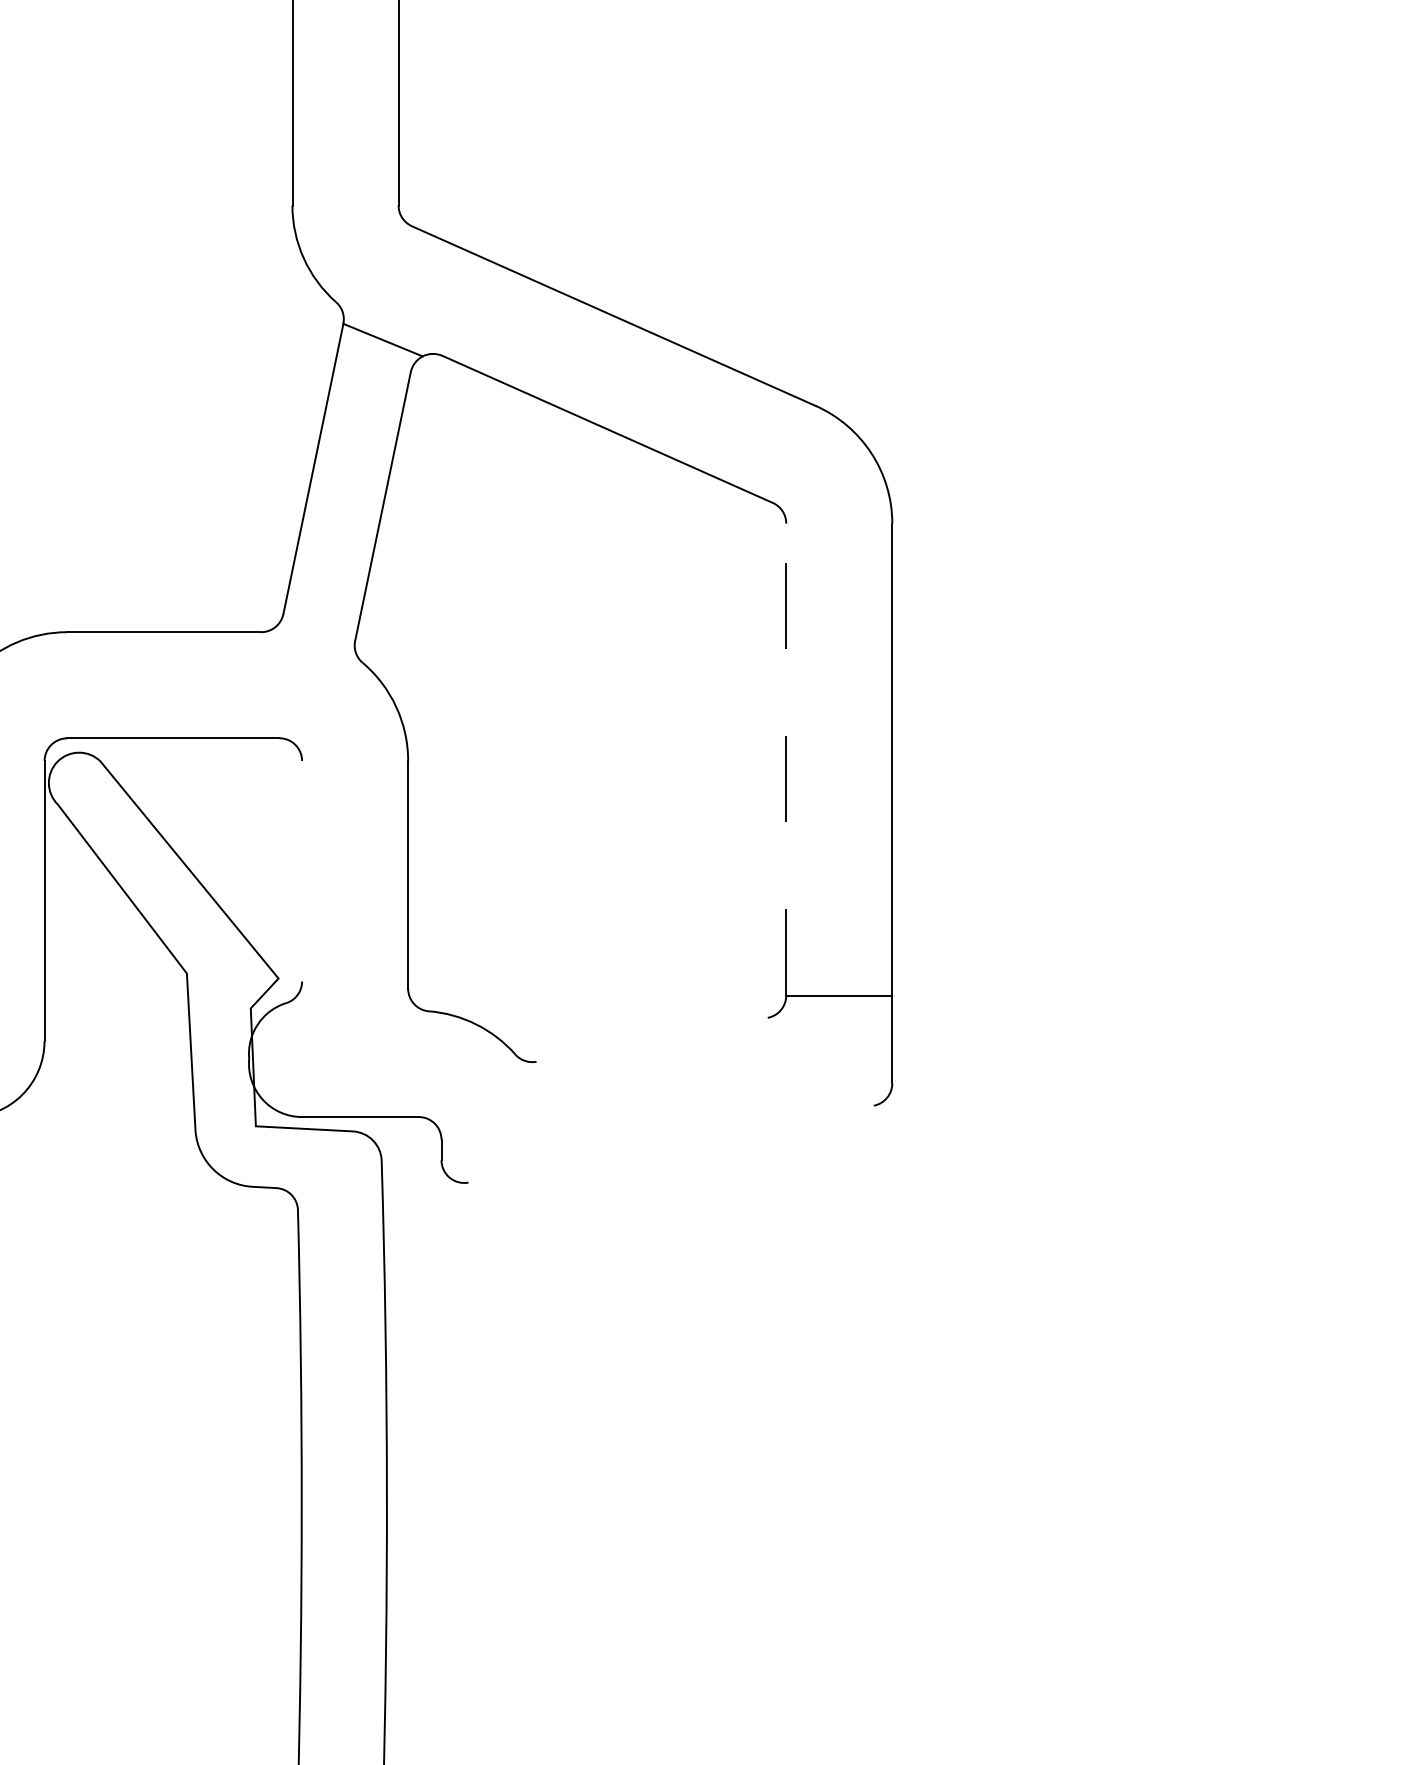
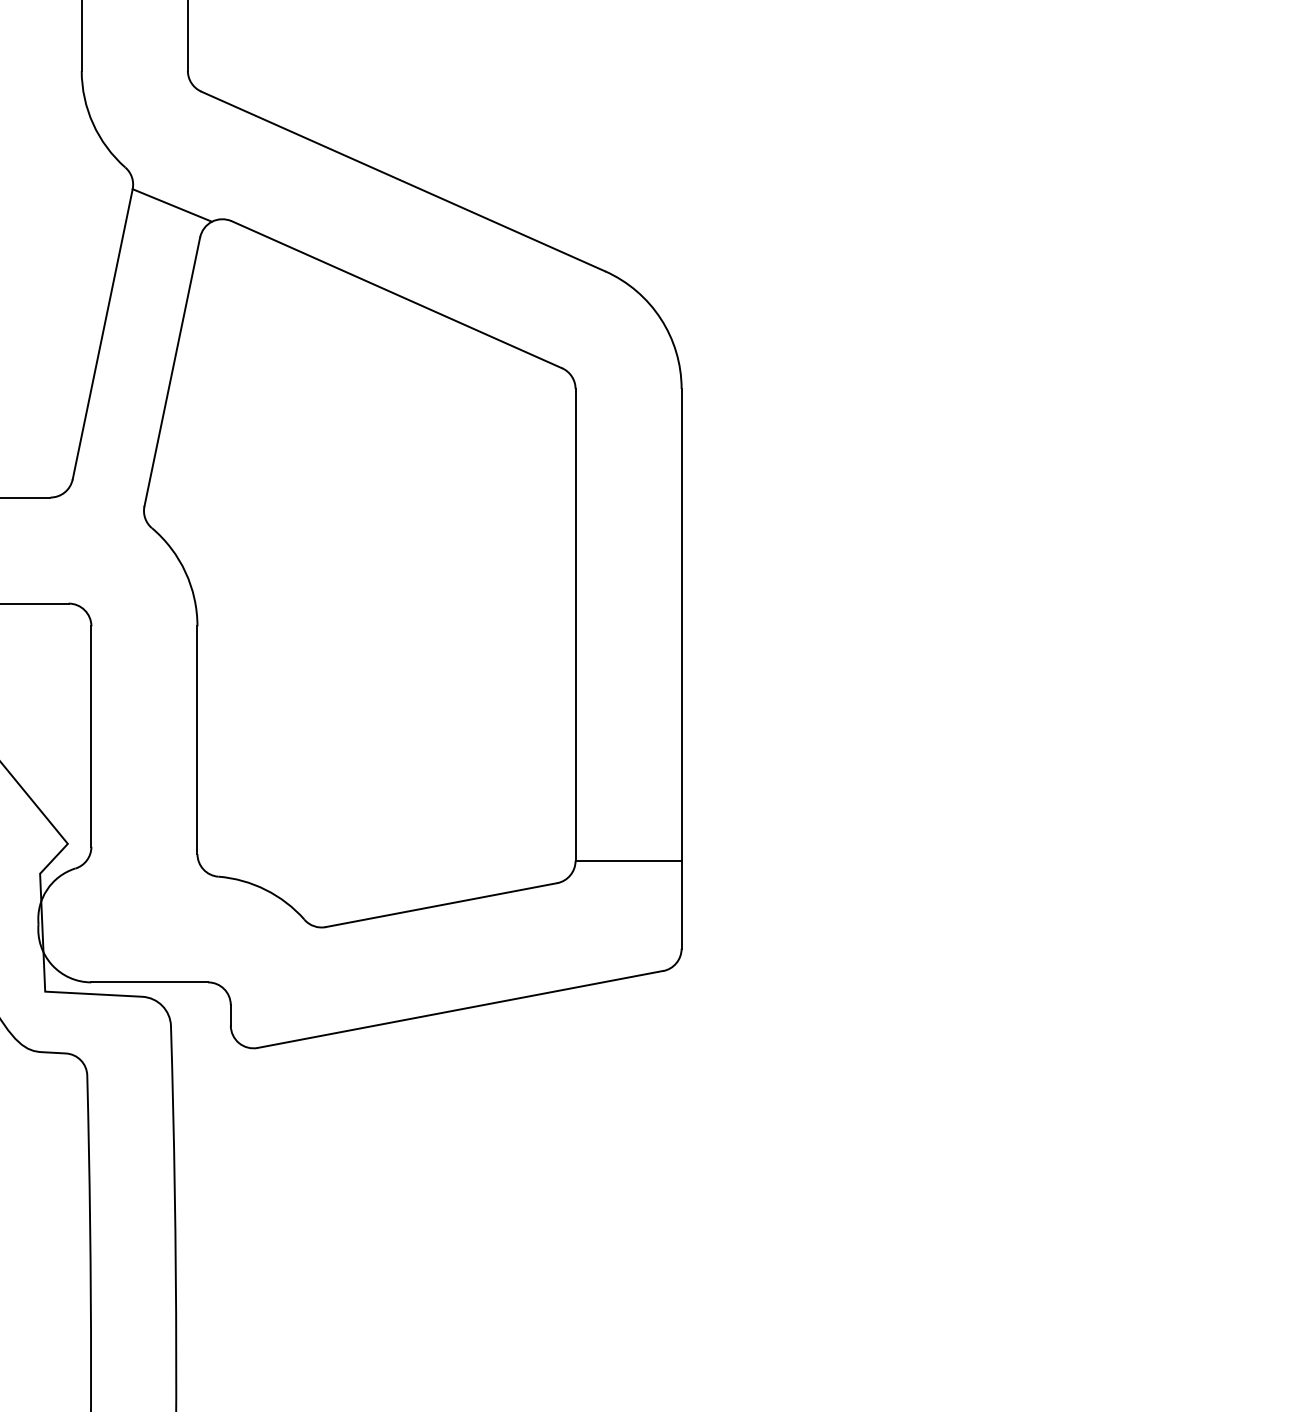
line: (786, 759) -> (575, 624), dashed -> solid
line: (302, 871) -> (91, 736), added
line: (651, 1039) -> (440, 904), added
line: (670, 1143) -> (459, 1008), added

